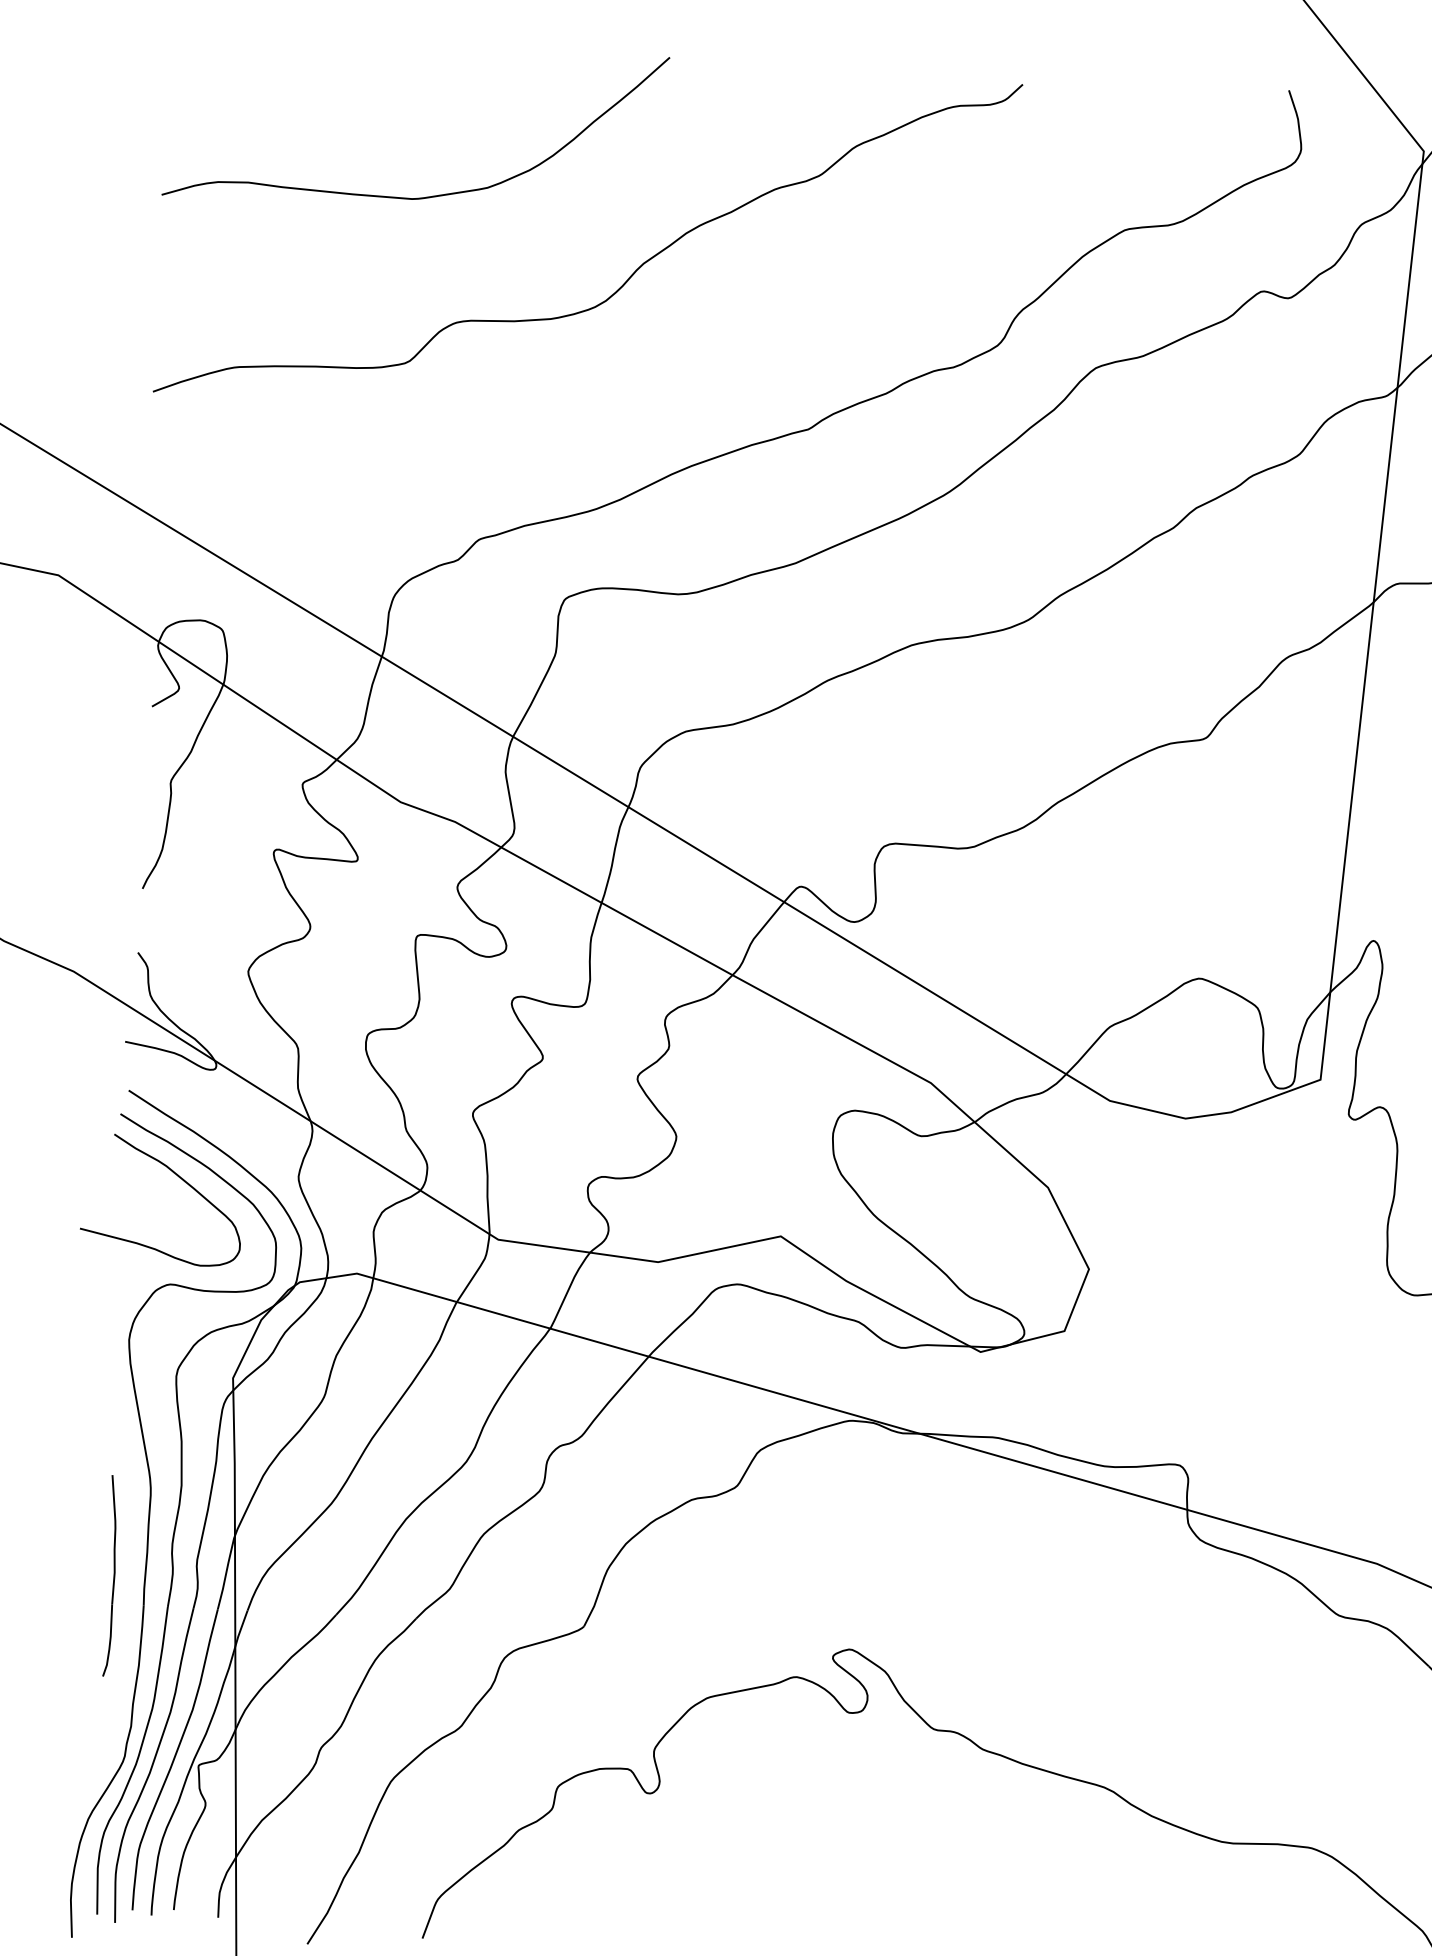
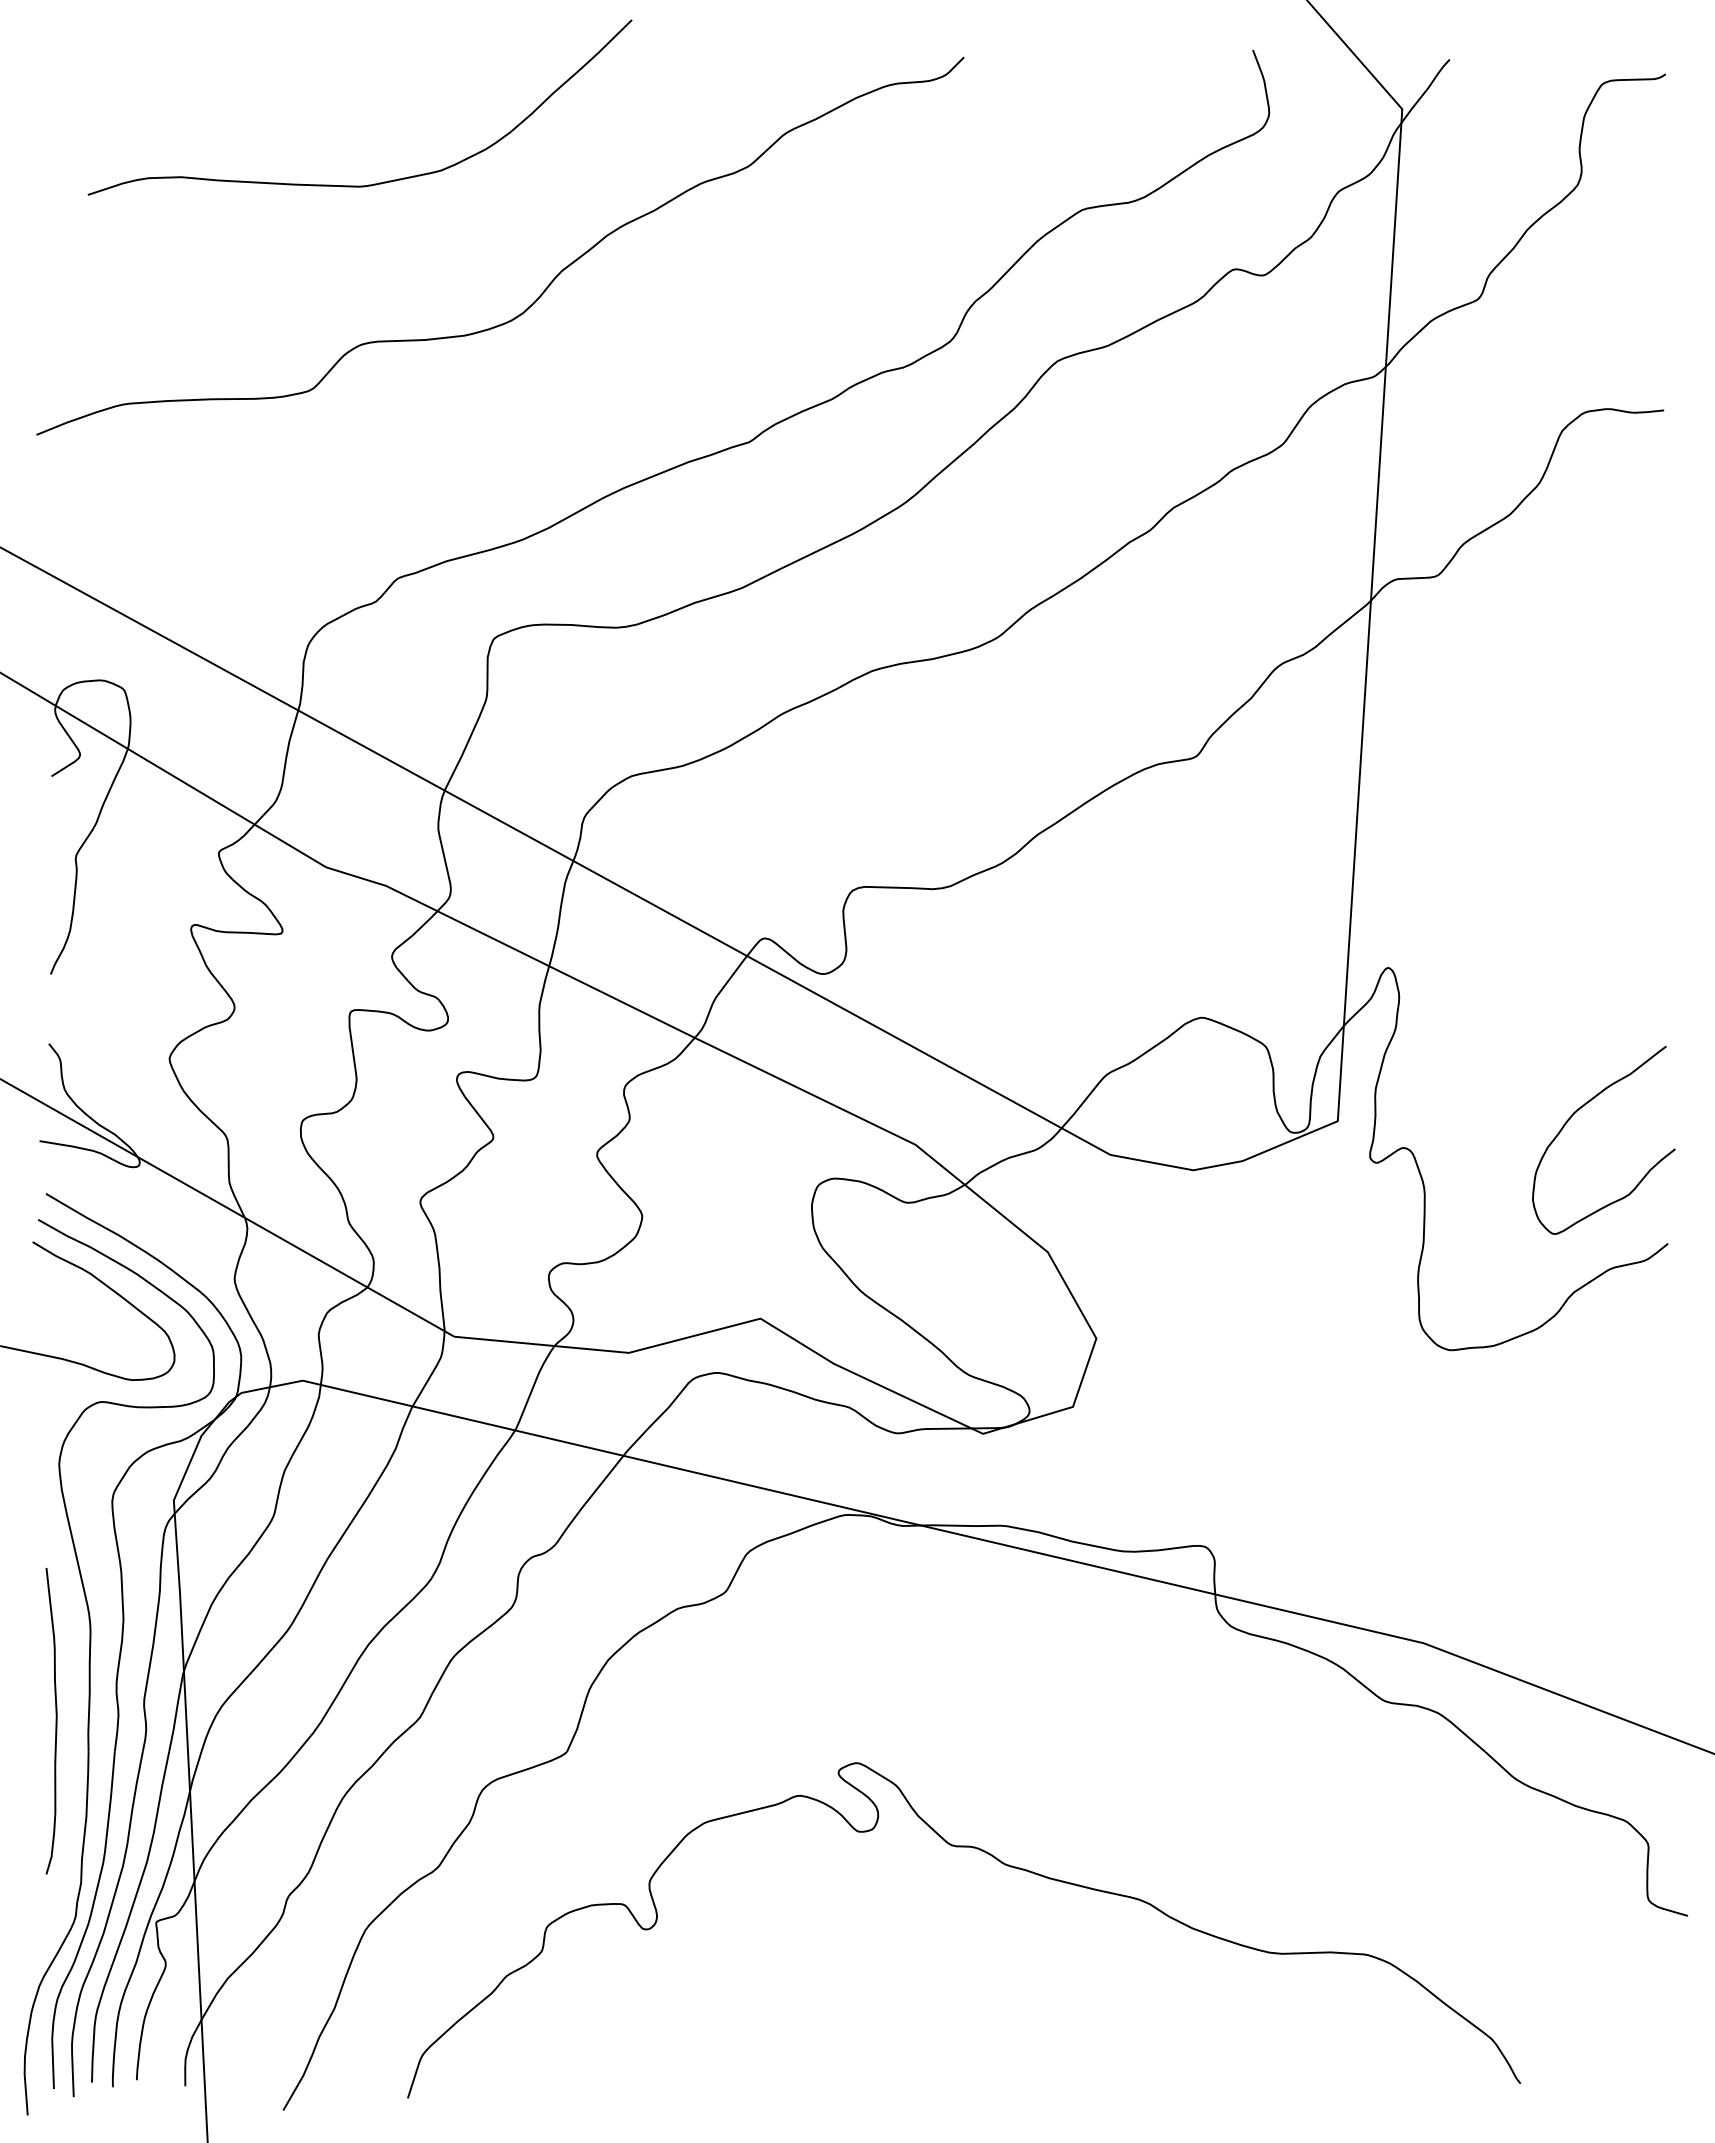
curve: (425, 196) -> (374, 183), moved
part: (110, 1575) -> (51, 1720), size x1.4

